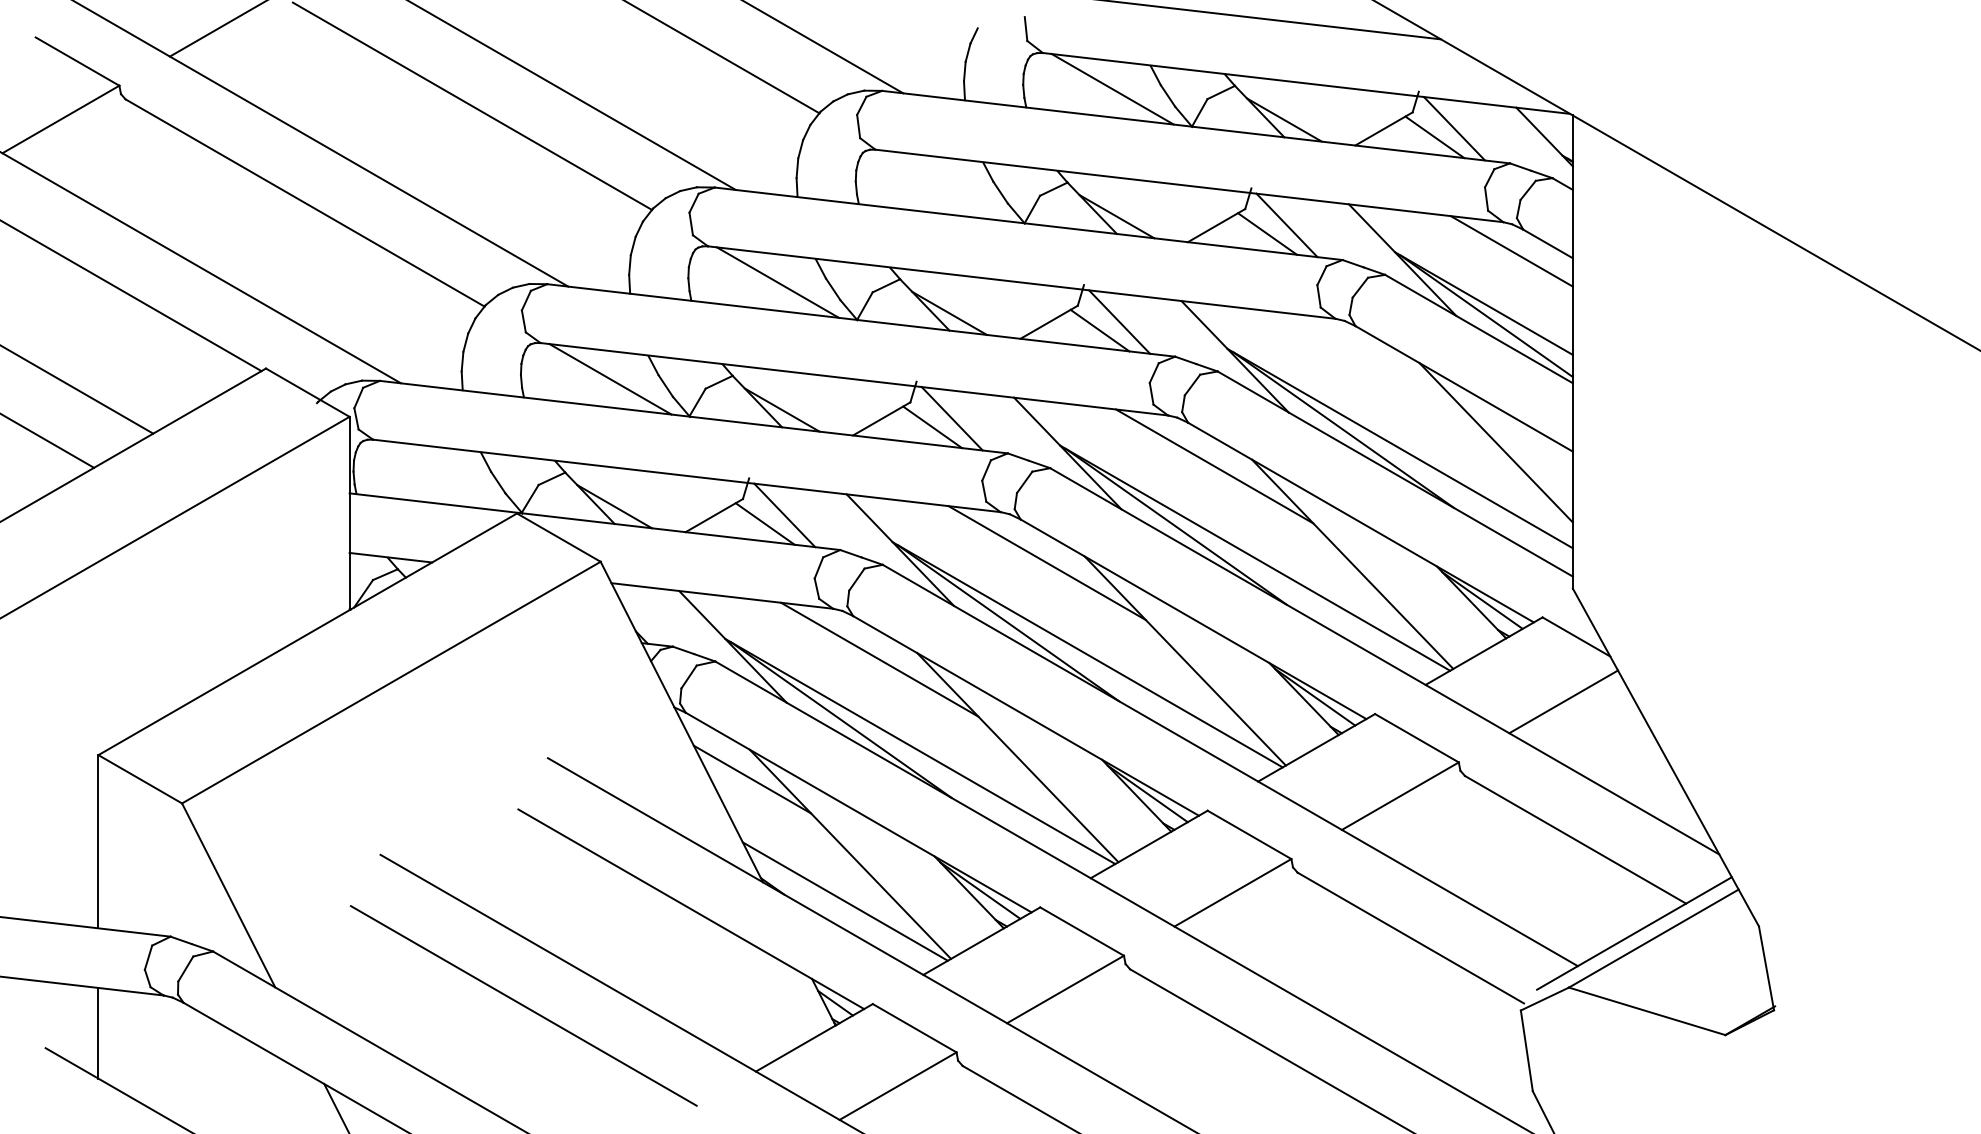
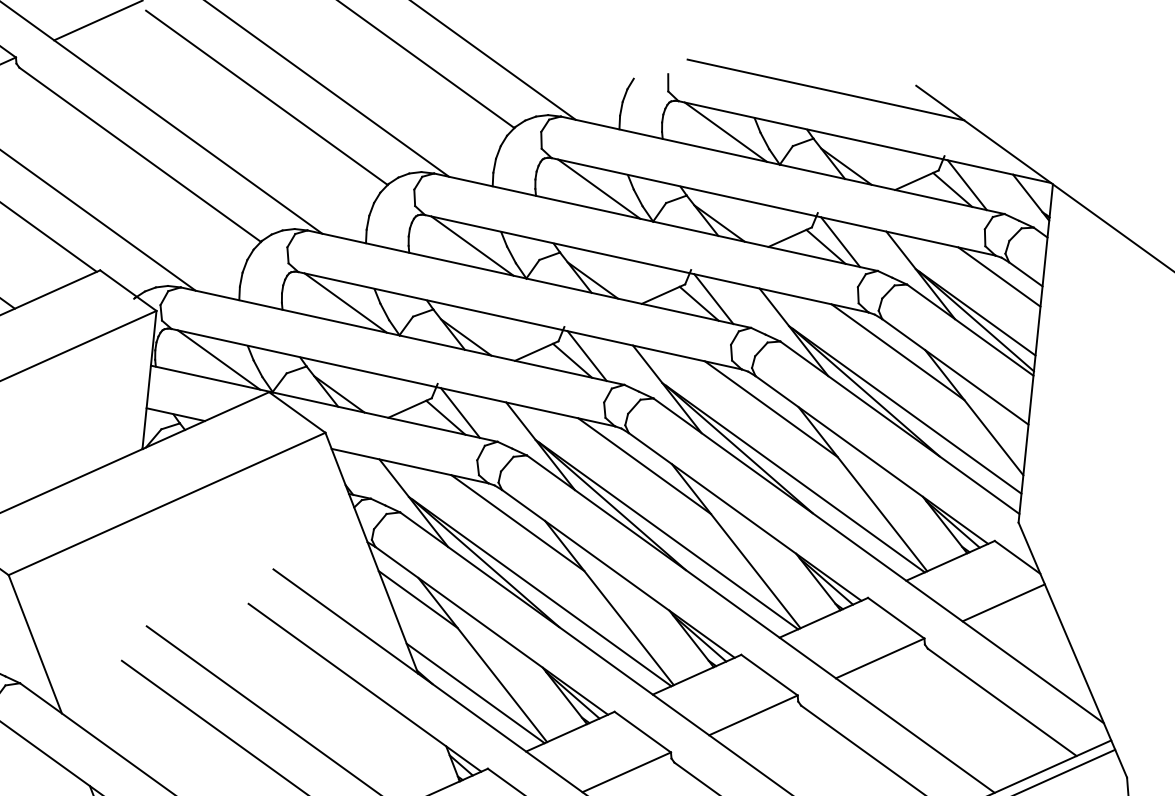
line: (945, 185) -> (599, 188), added
line: (1381, 369) -> (897, 352), added
line: (442, 475) -> (218, 359), added

